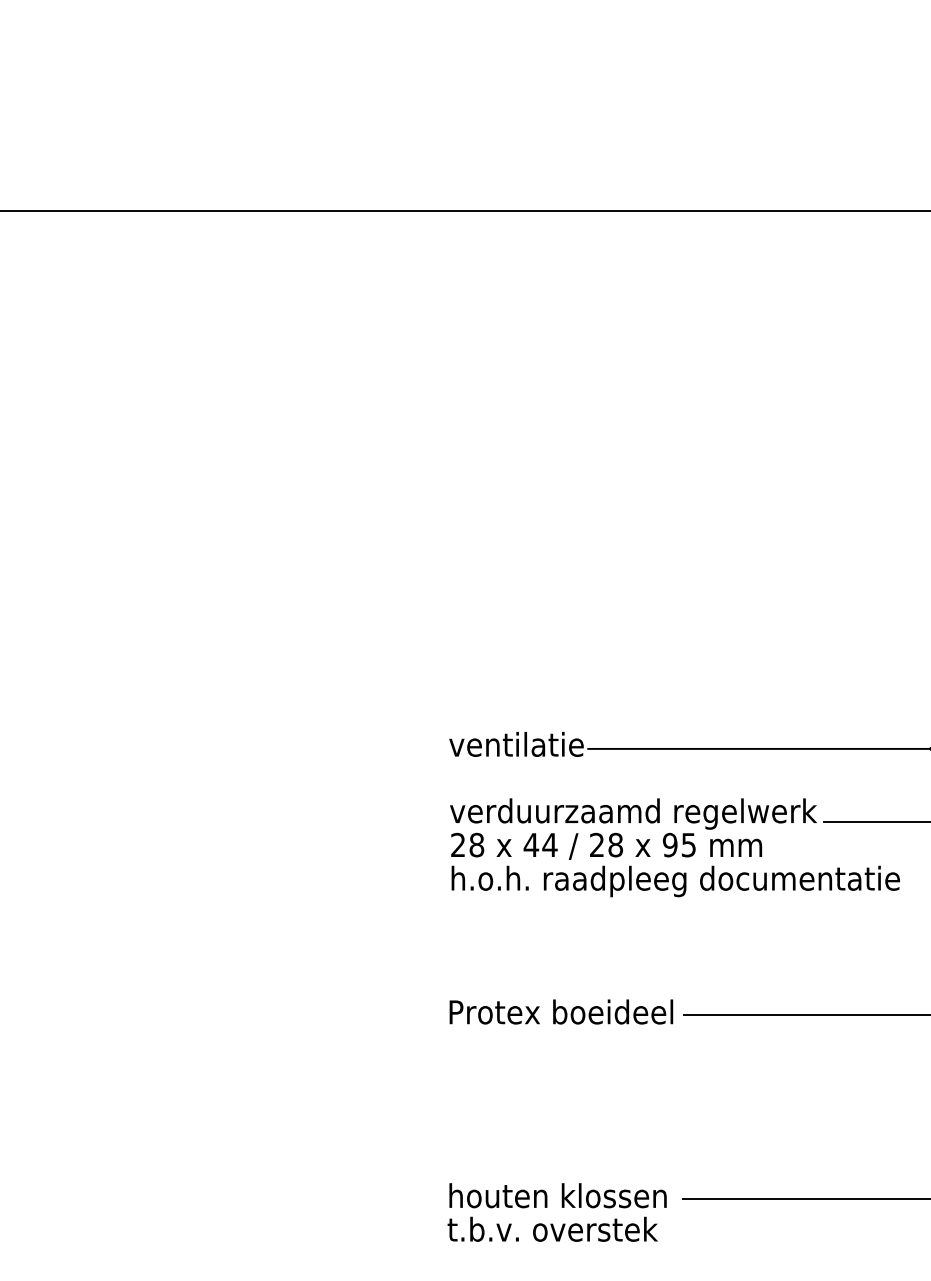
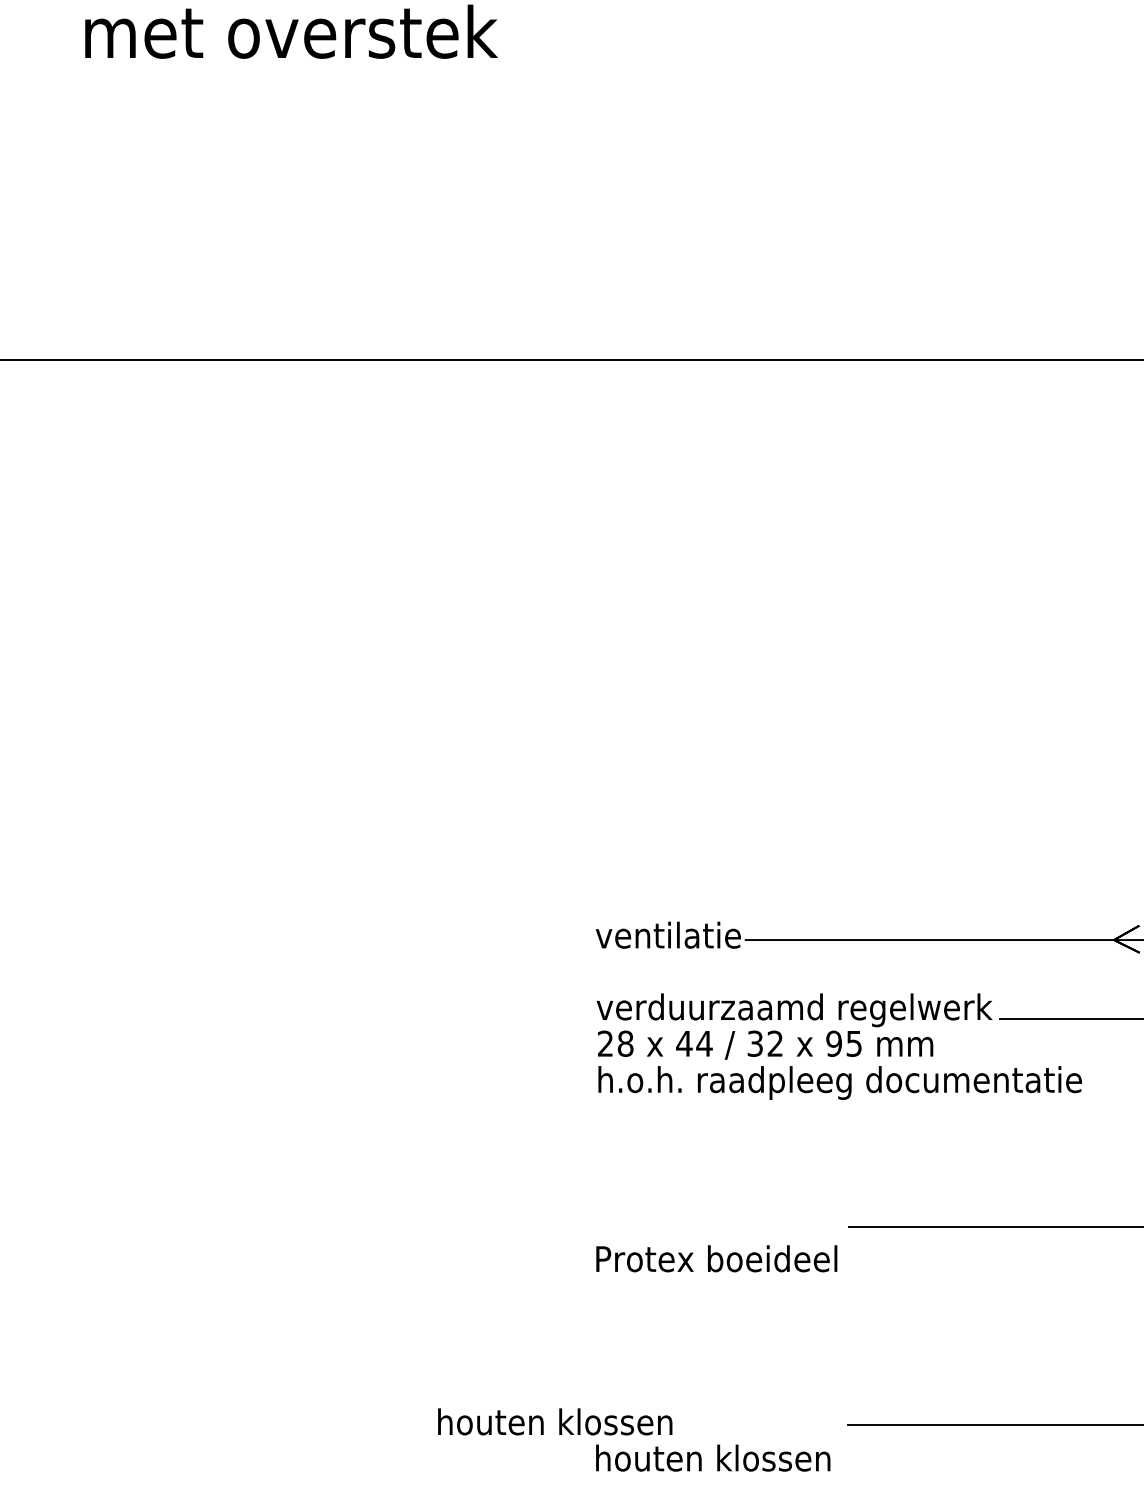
text: (606, 844) -> (765, 1043), 28 -> 32
text: (561, 1011) -> (716, 1258), moved
text: (558, 1195) -> (555, 1421), moved
text: (557, 1228) -> (712, 1457), t.b.v. overstek -> houten klossen

